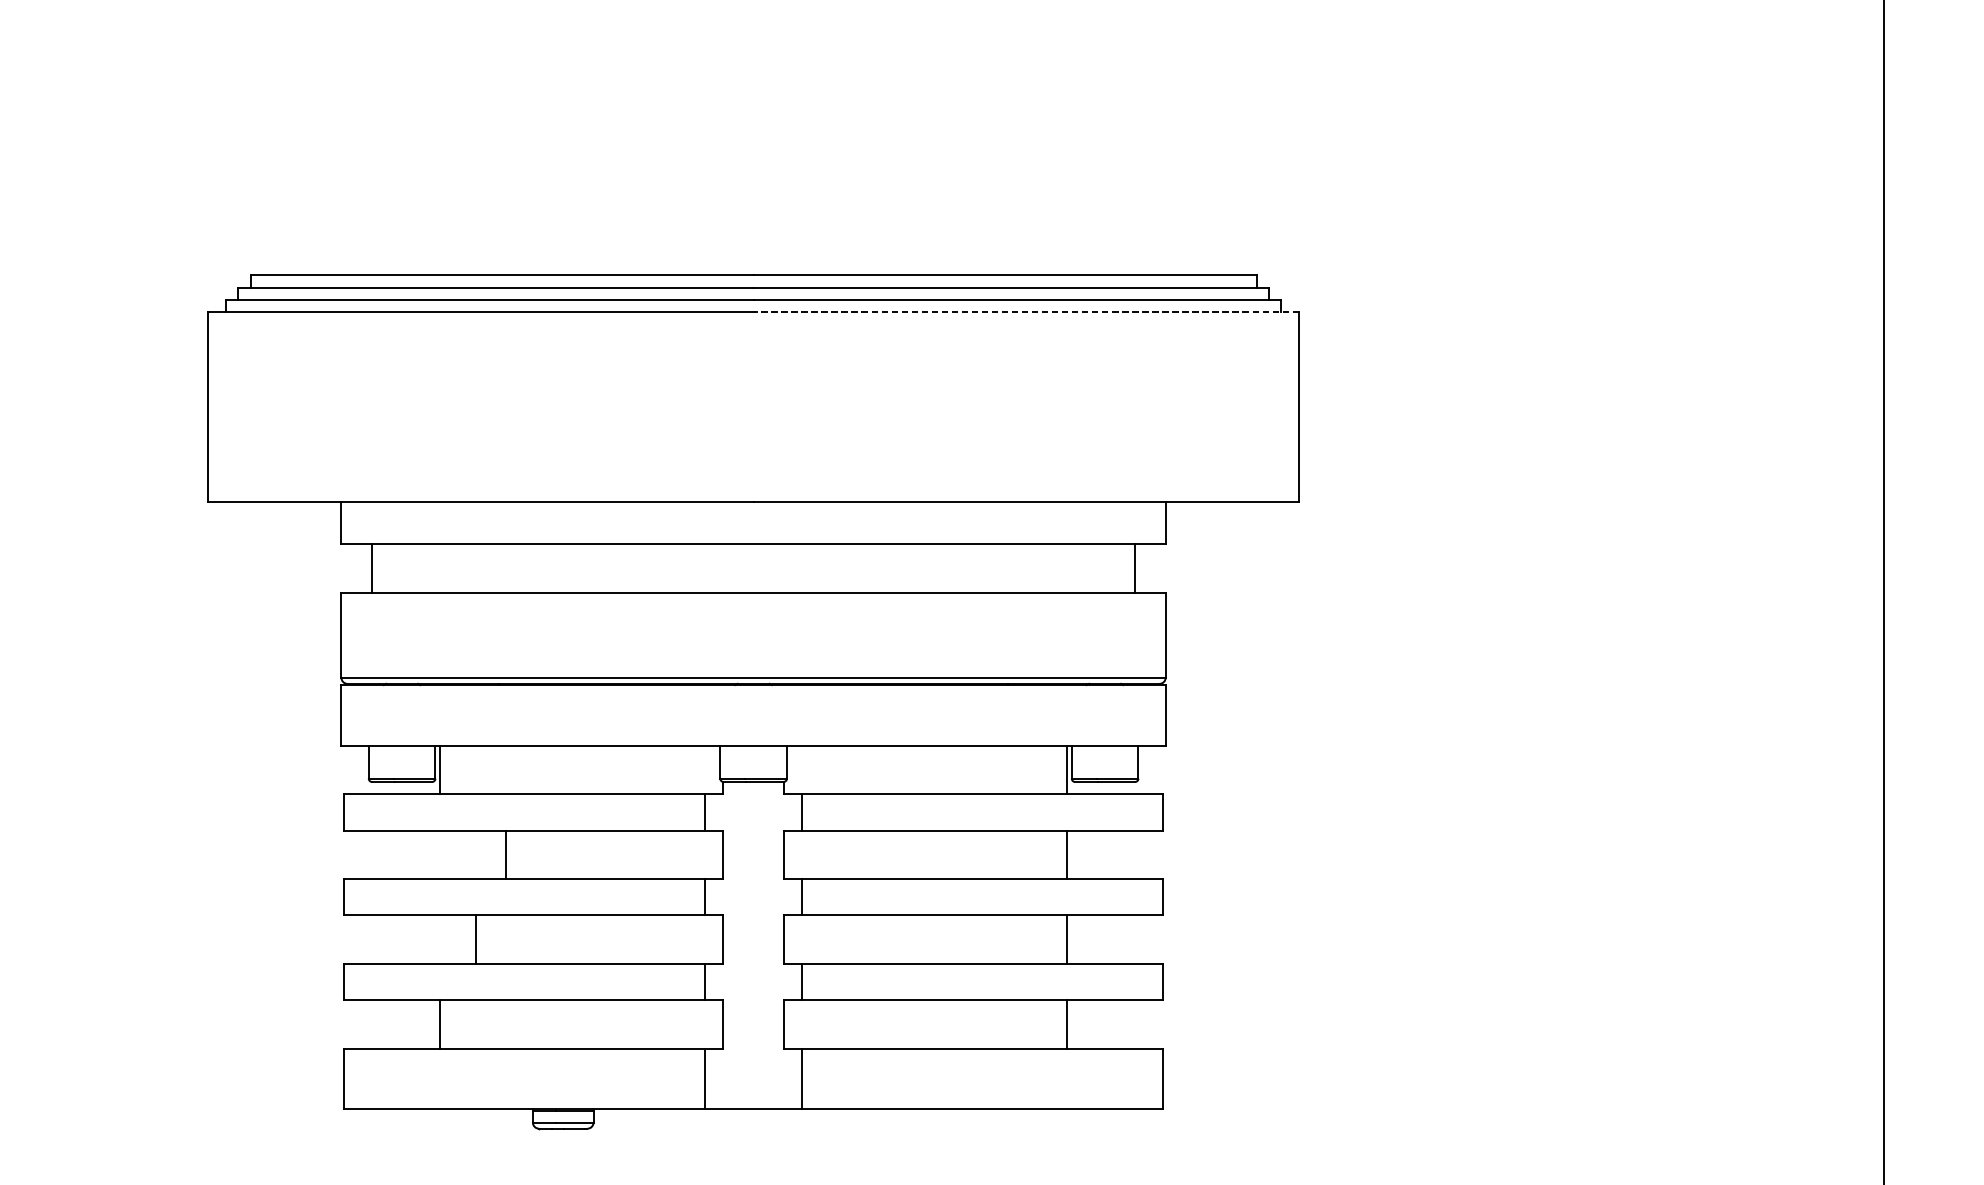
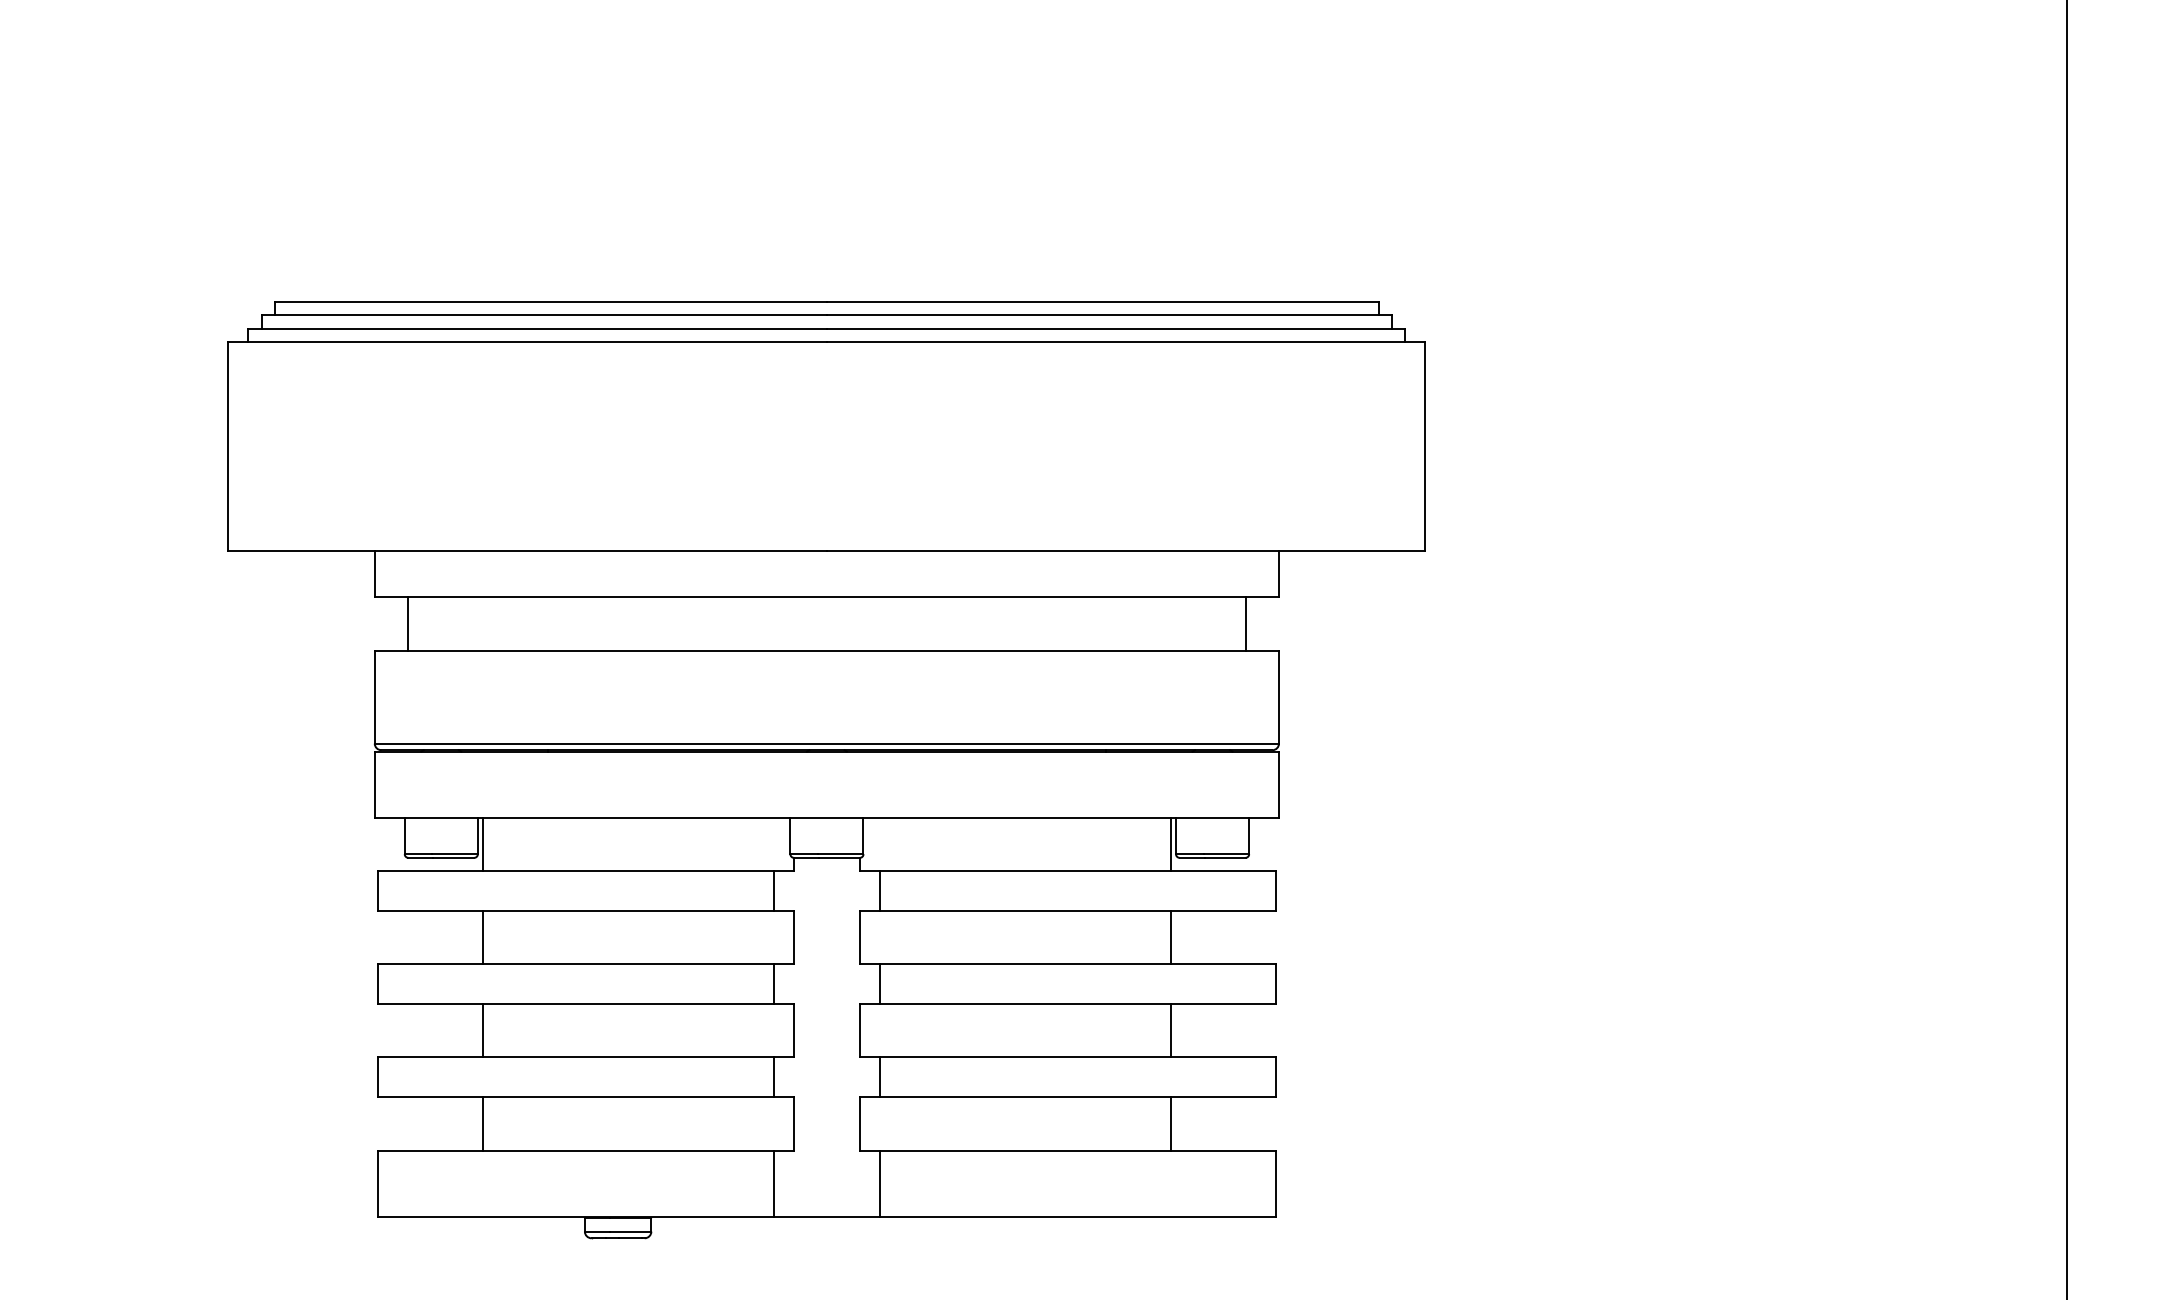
line: (1025, 312) -> (1125, 342), dashed -> solid
line: (506, 854) -> (482, 937), moved
line: (476, 939) -> (482, 1030), moved

